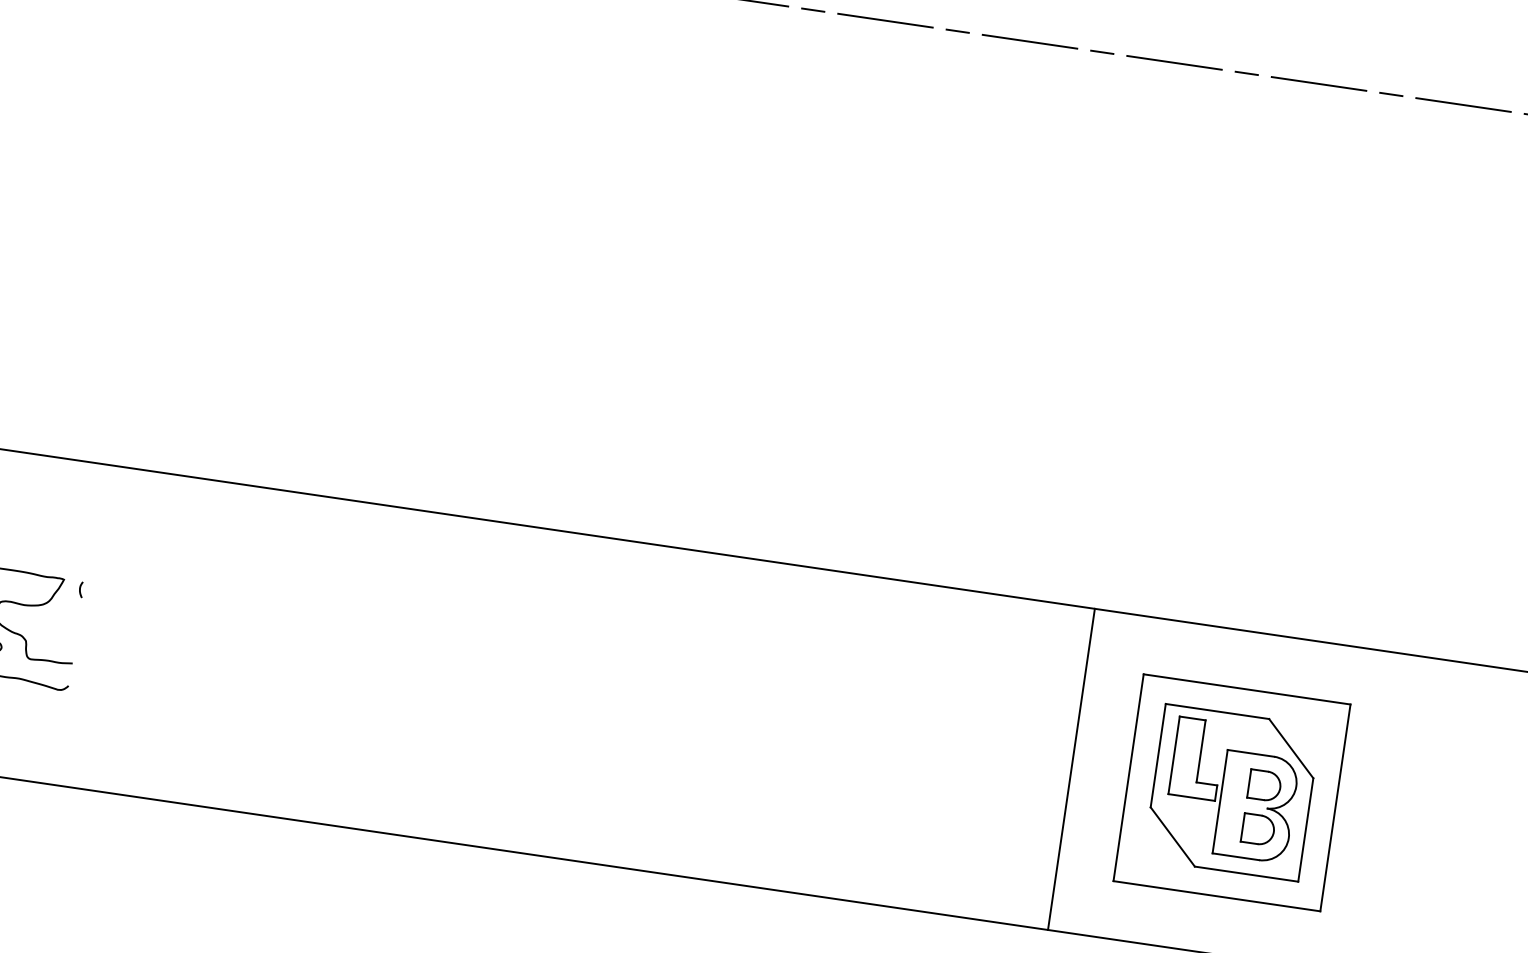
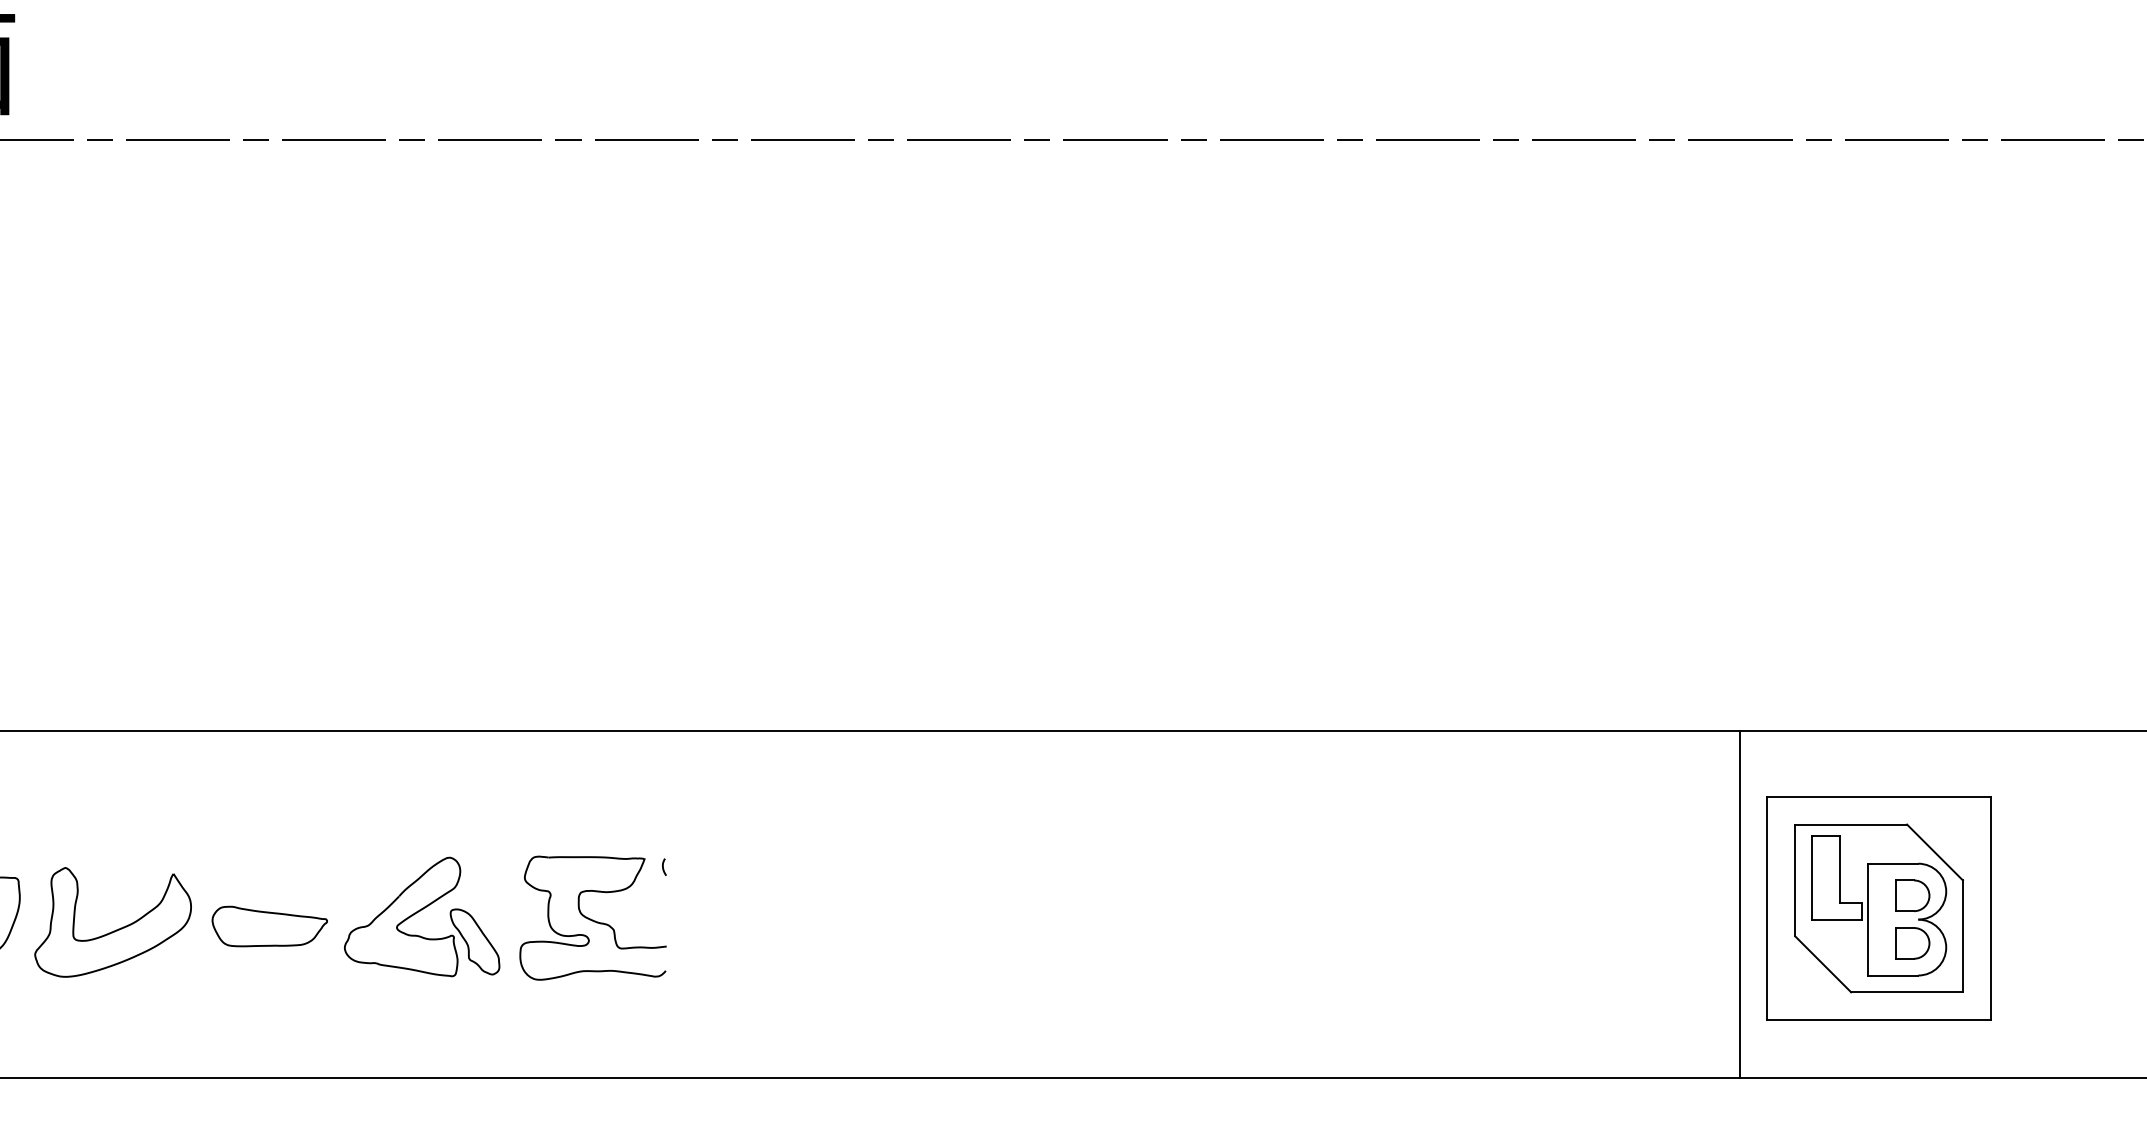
part: (1231, 792) -> (1878, 908), moved

